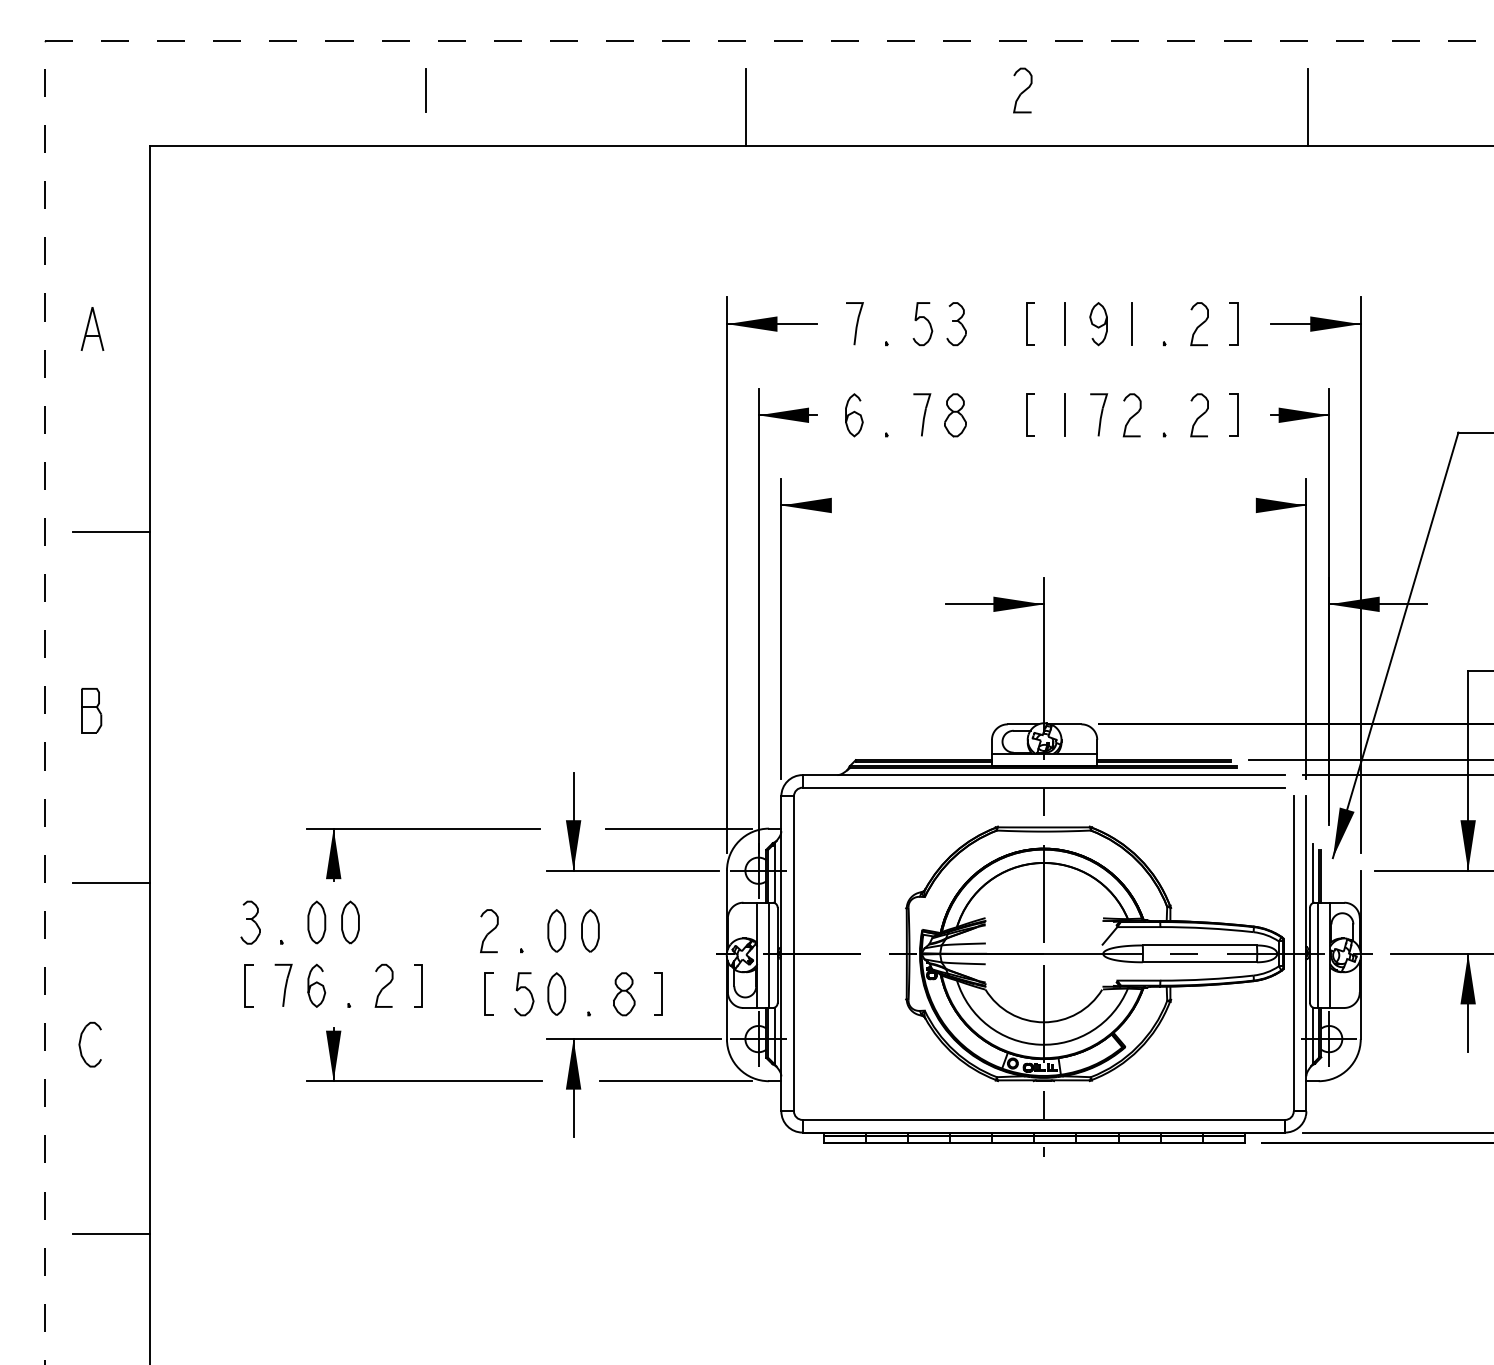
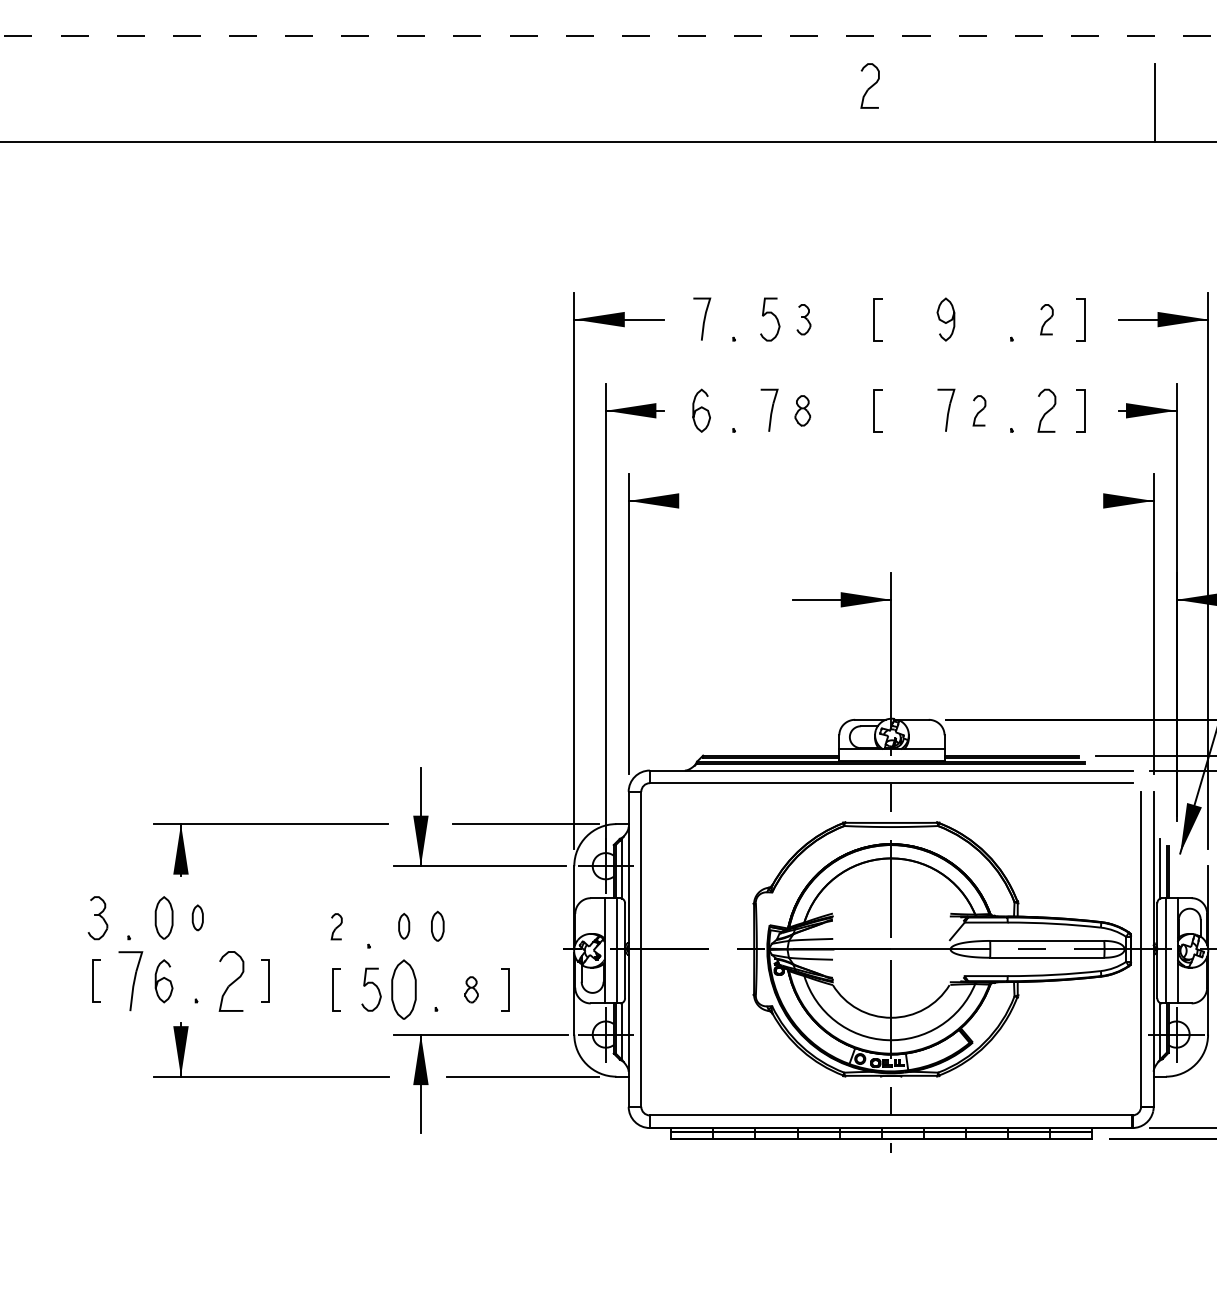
line: (426, 90) -> (273, 85), removed
line: (746, 107) -> (593, 102), removed
part: (956, 324) -> (803, 319), size x0.7
line: (1064, 324) -> (911, 319), removed
line: (1132, 324) -> (979, 319), removed
part: (1199, 324) -> (1046, 319), size x0.7
part: (955, 415) -> (802, 410), size x0.7
line: (1064, 415) -> (911, 410), removed
part: (1131, 415) -> (978, 410), size x0.7
part: (350, 922) -> (197, 917), size x0.6
part: (556, 930) -> (403, 925), size x0.6
part: (590, 930) -> (437, 925), size x0.7
part: (489, 931) -> (336, 926), size x0.6
part: (283, 984) -> (130, 979), size x1.4
part: (383, 985) -> (230, 980), size x1.4
part: (556, 993) -> (403, 988), size x1.4
part: (624, 994) -> (471, 989), size x0.6

